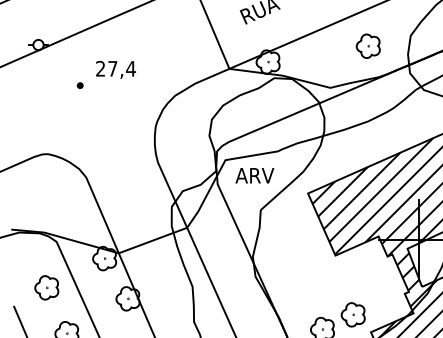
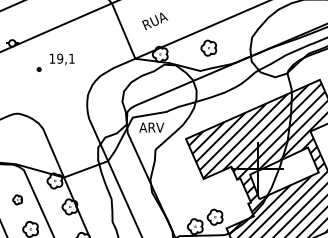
part: (367, 45) -> (208, 47), moved
text: (116, 68) -> (62, 58), 27,4 -> 19,1
part: (46, 287) -> (17, 199), size x0.6

